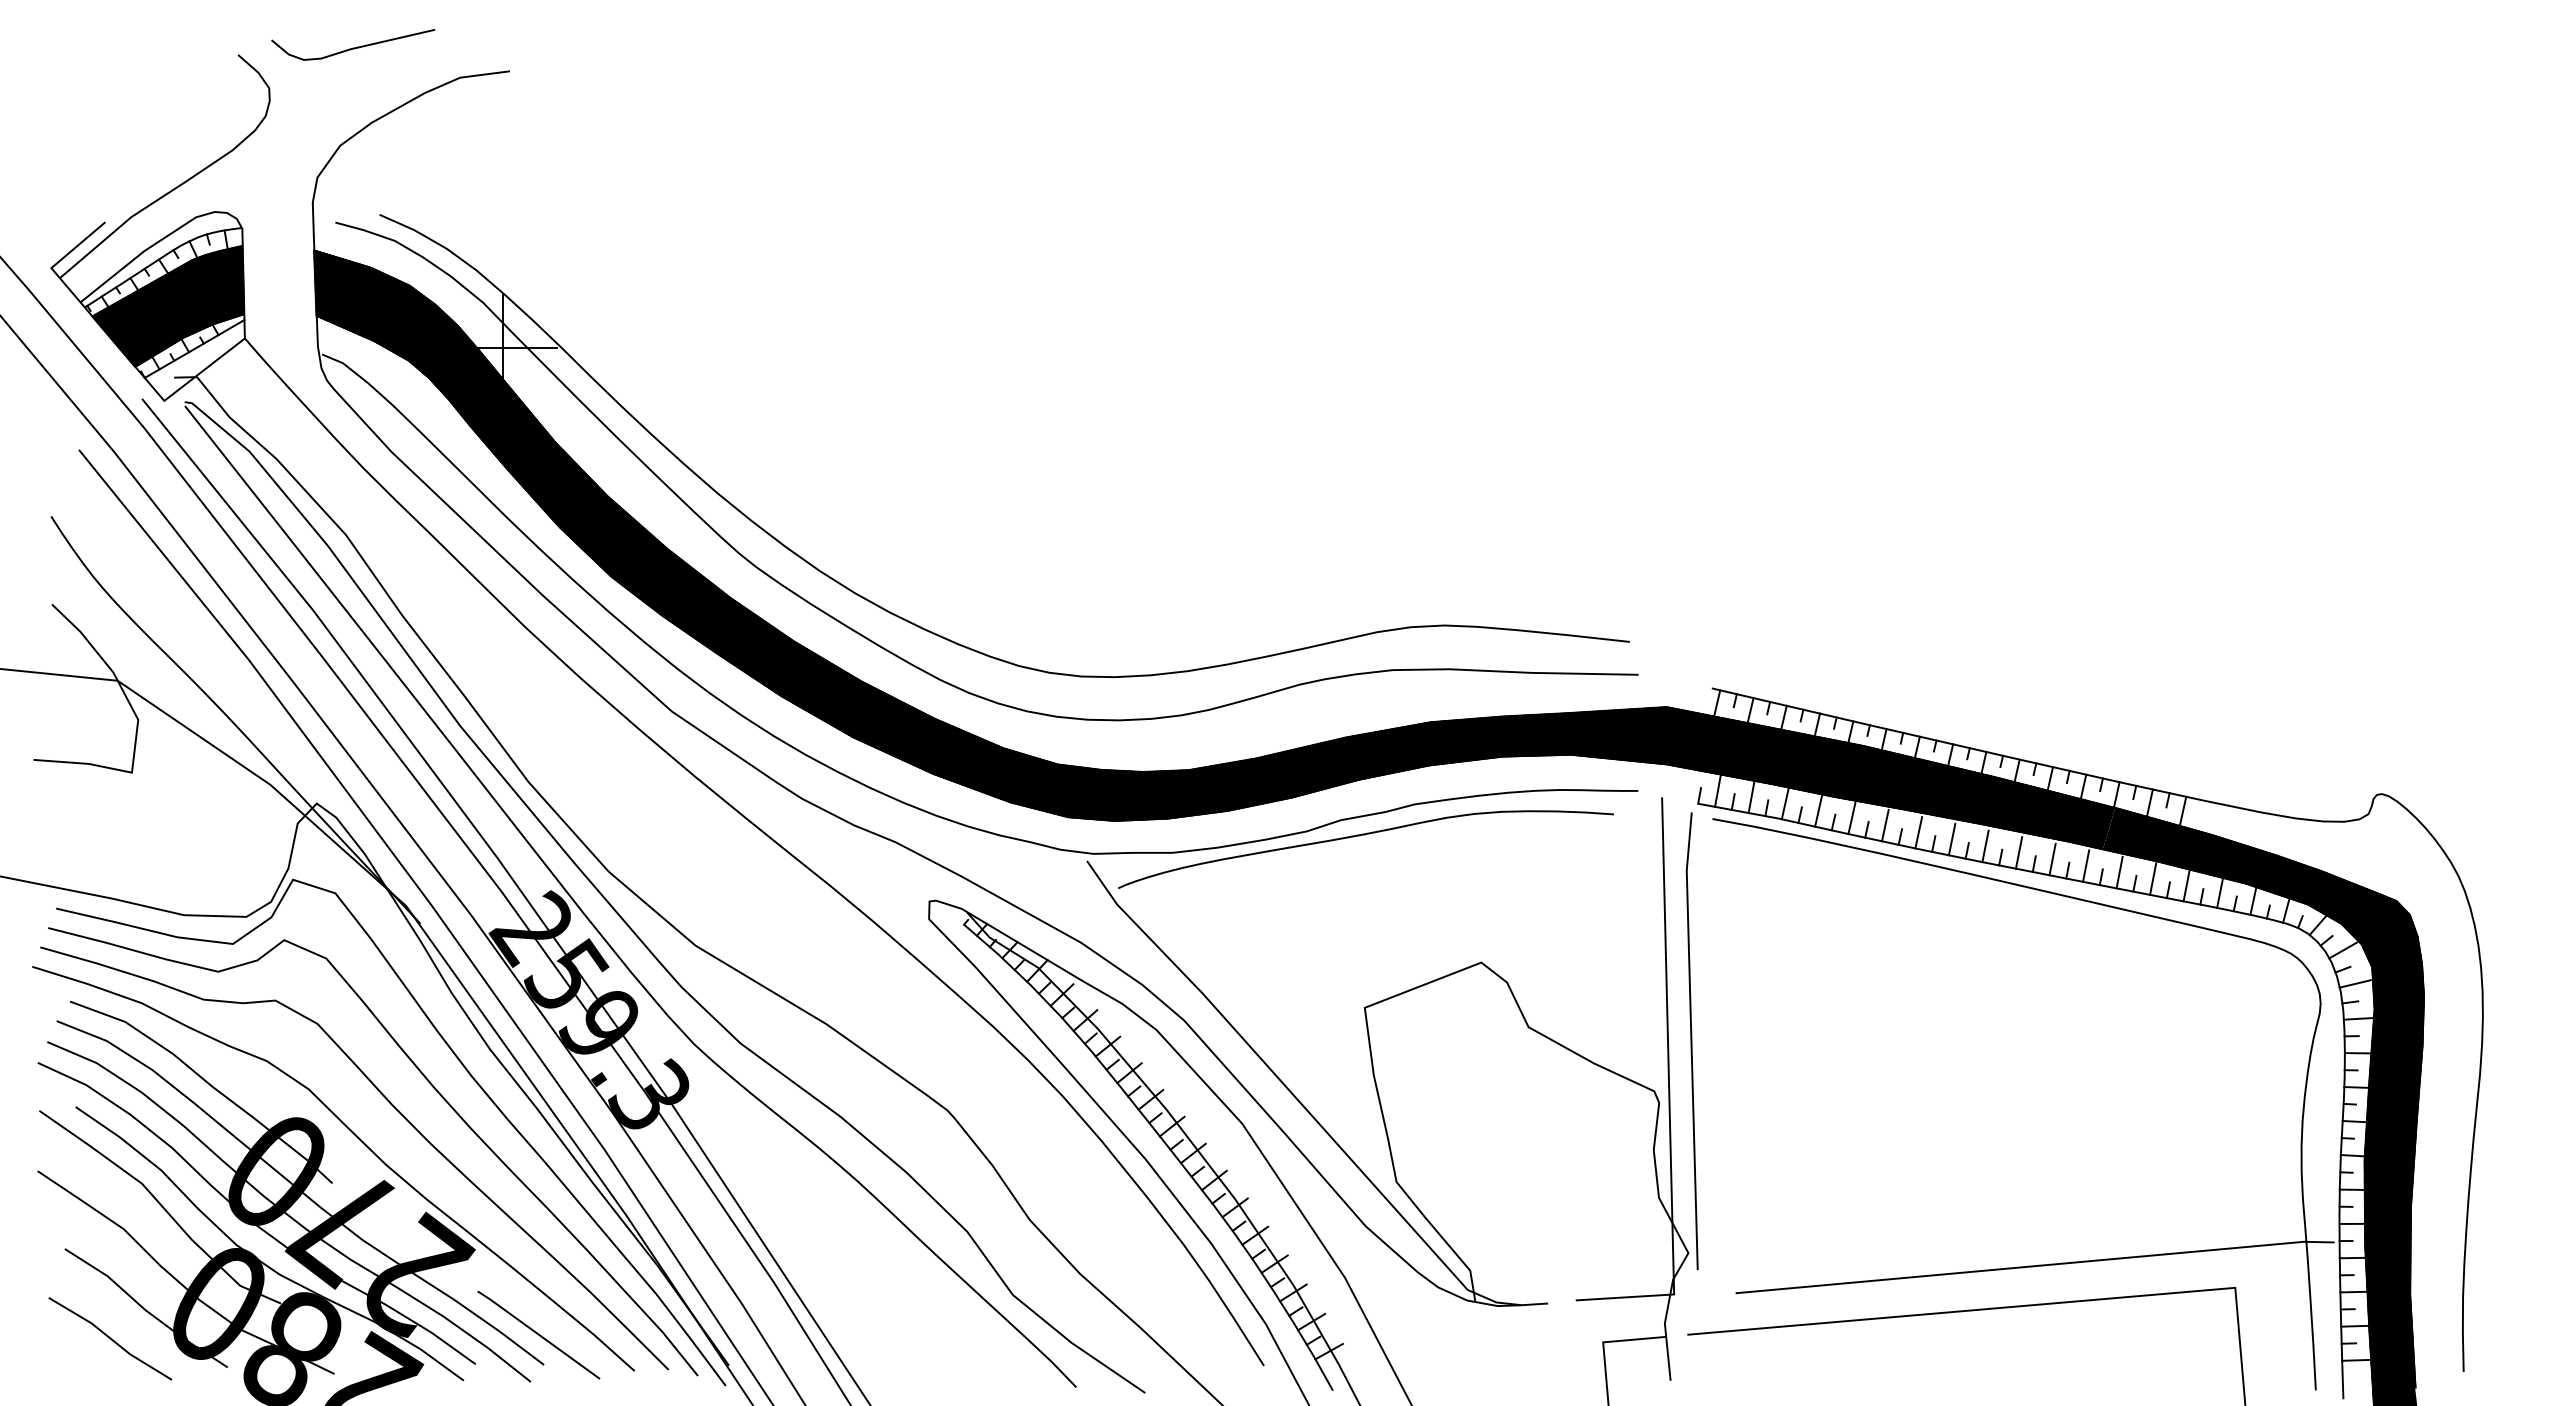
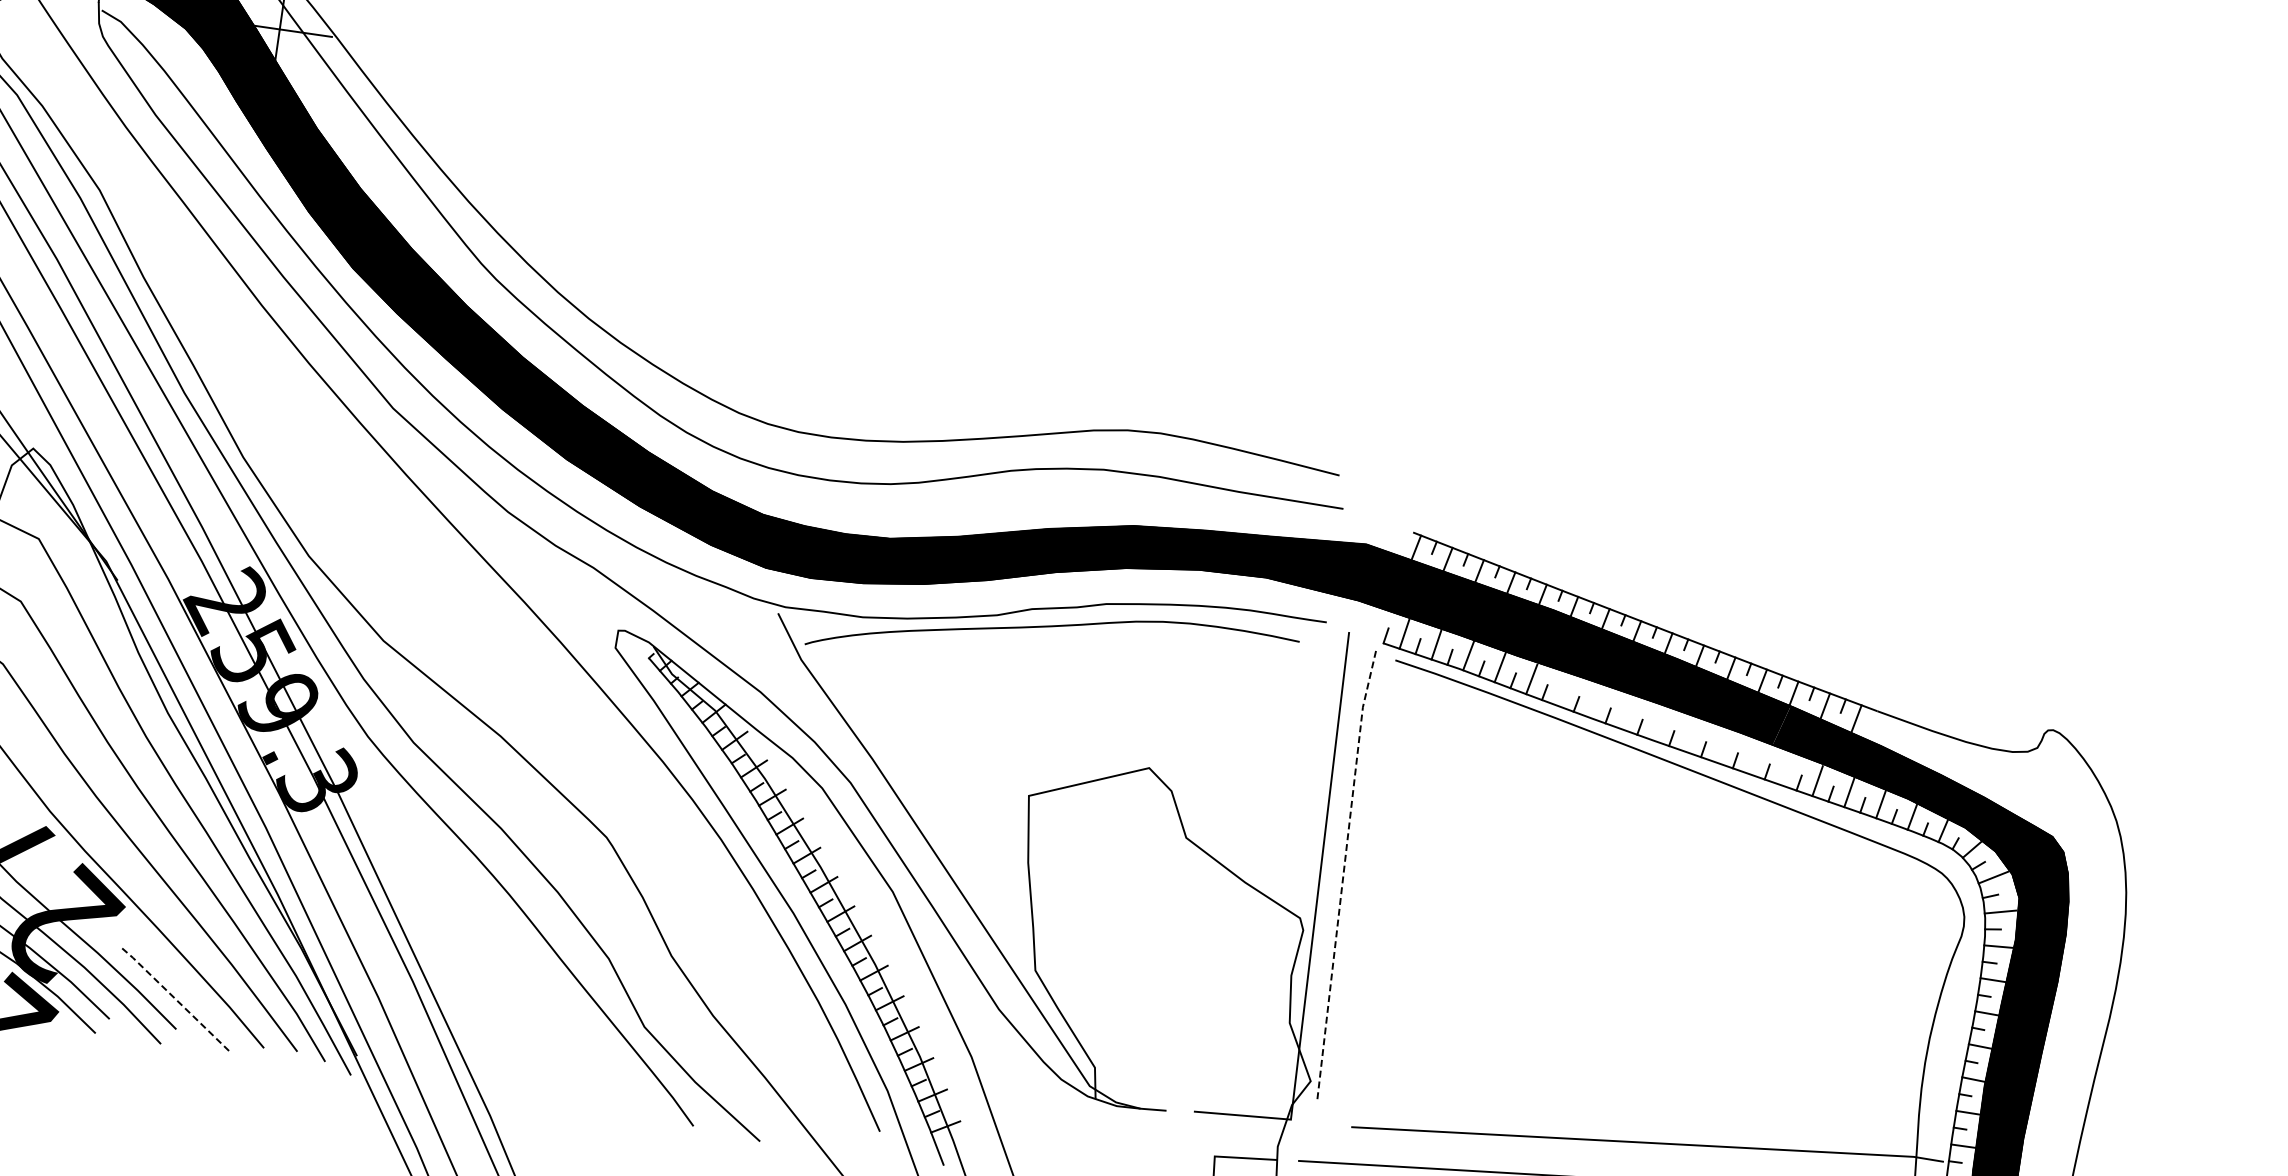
line: (1884, 825) -> (1562, 690), removed
line: (1918, 832) -> (1594, 702), removed
line: (1951, 839) -> (1626, 713), removed
line: (1985, 846) -> (1658, 725), removed
line: (2018, 852) -> (1689, 736), removed
line: (2052, 859) -> (1722, 747), removed
line: (2086, 865) -> (1754, 758), removed
line: (2119, 872) -> (1785, 769), removed
line: (1691, 1040) -> (1343, 873), solid -> dashed
line: (538, 1334) -> (175, 998), solid -> dashed

